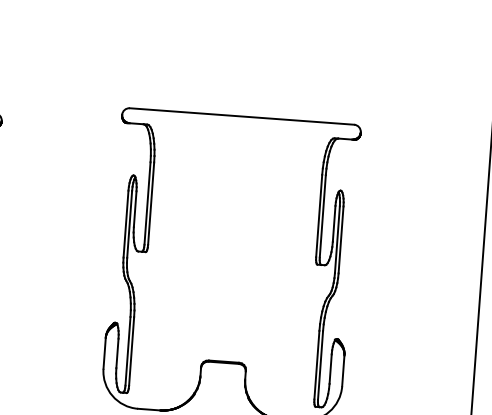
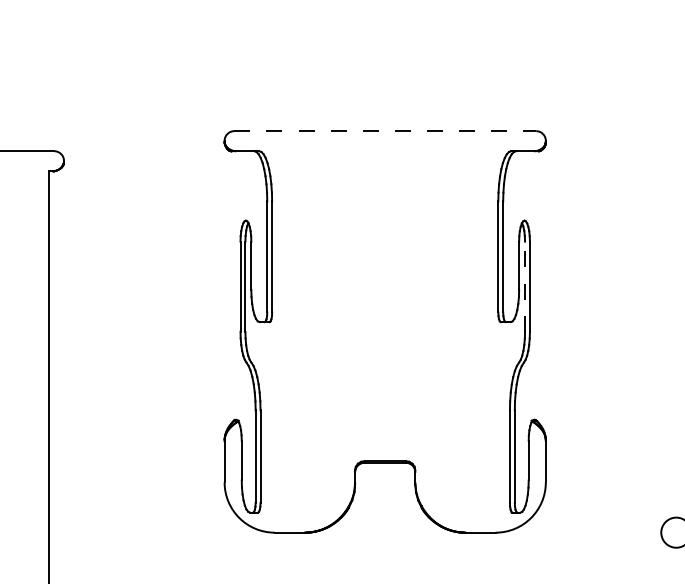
line: (242, 116) -> (385, 131), solid -> dashed
line: (337, 239) -> (525, 286), solid -> dashed

